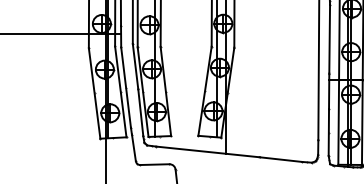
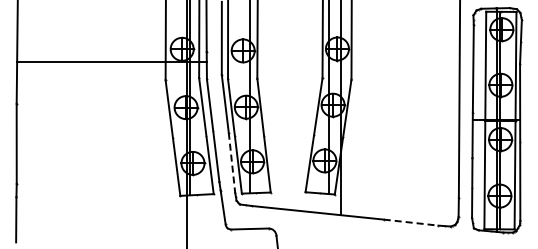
line: (141, 113) -> (232, 163), solid -> dashed
line: (281, 159) -> (411, 222), solid -> dashed

